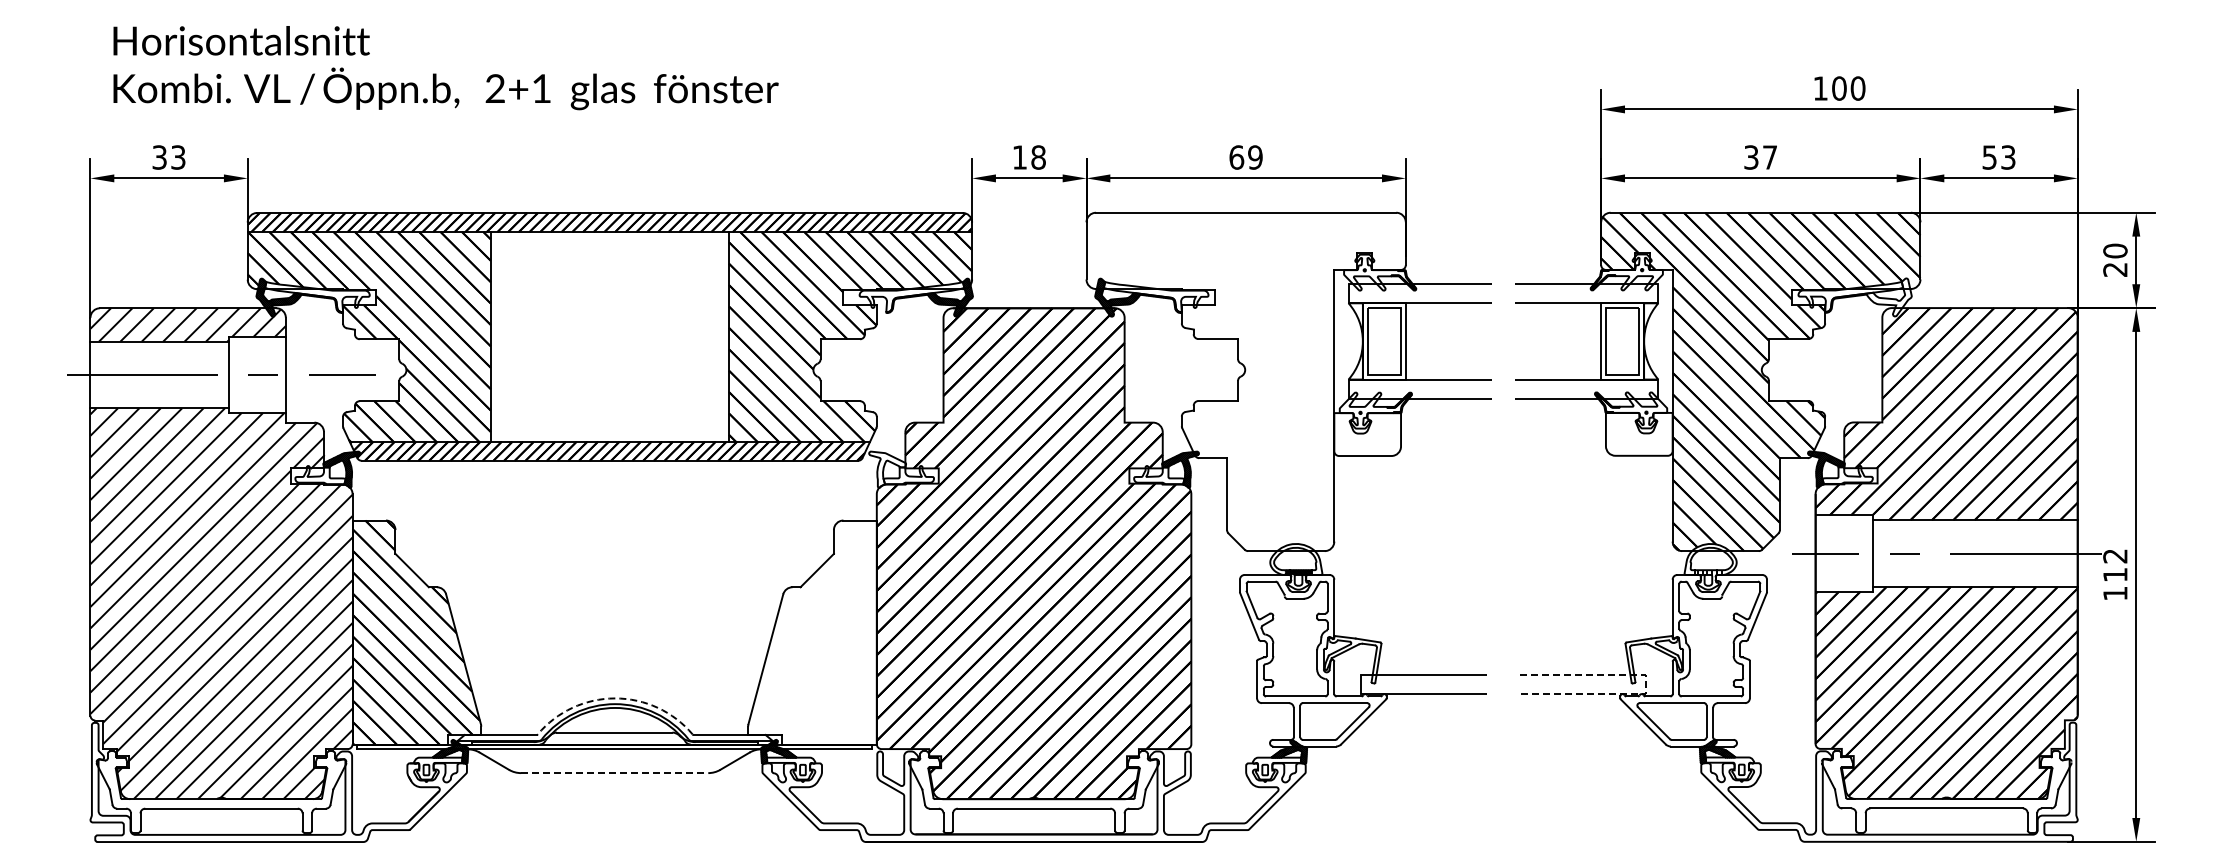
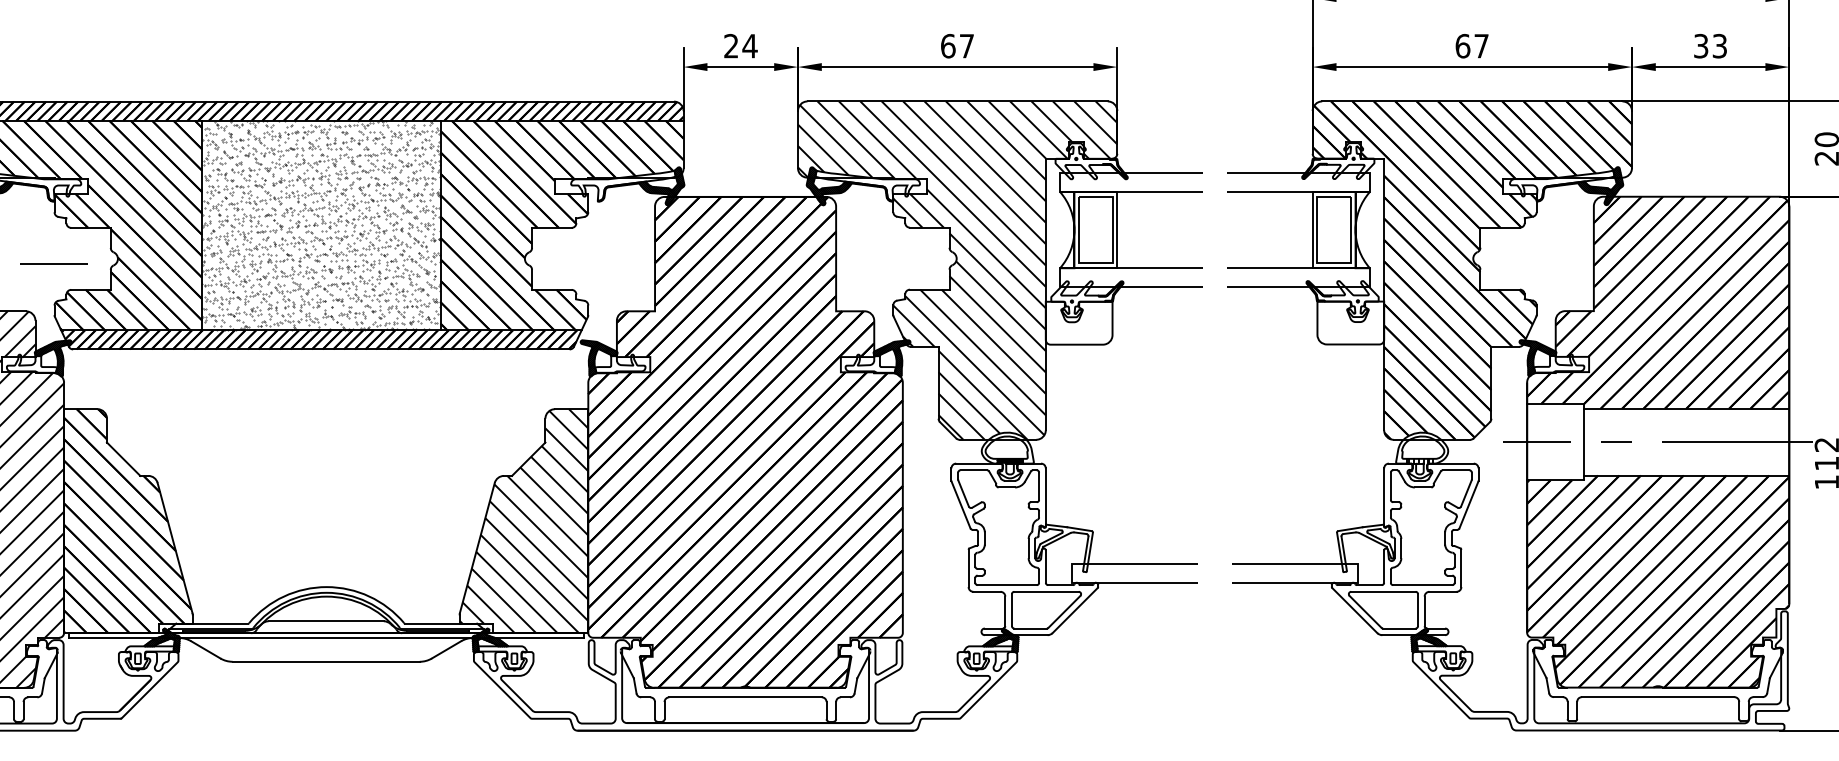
text: (1029, 157) -> (741, 46), 18 -> 24
text: (1255, 157) -> (967, 46), 69 -> 67
text: (1751, 157) -> (1463, 46), 37 -> 67
text: (1989, 157) -> (1701, 46), 53 -> 33
hatch: (1868, 297) -> (1580, 186), added
hatch: (609, 336) -> (321, 225), added
hatch: (1245, 381) -> (957, 270), added
hatch: (887, 469) -> (599, 358), added
hatch: (812, 632) -> (524, 521), added
line: (1646, 684) -> (1358, 573), dashed -> solid
arc: (615, 698) -> (327, 587), dashed -> solid
line: (614, 773) -> (326, 662), dashed -> solid

